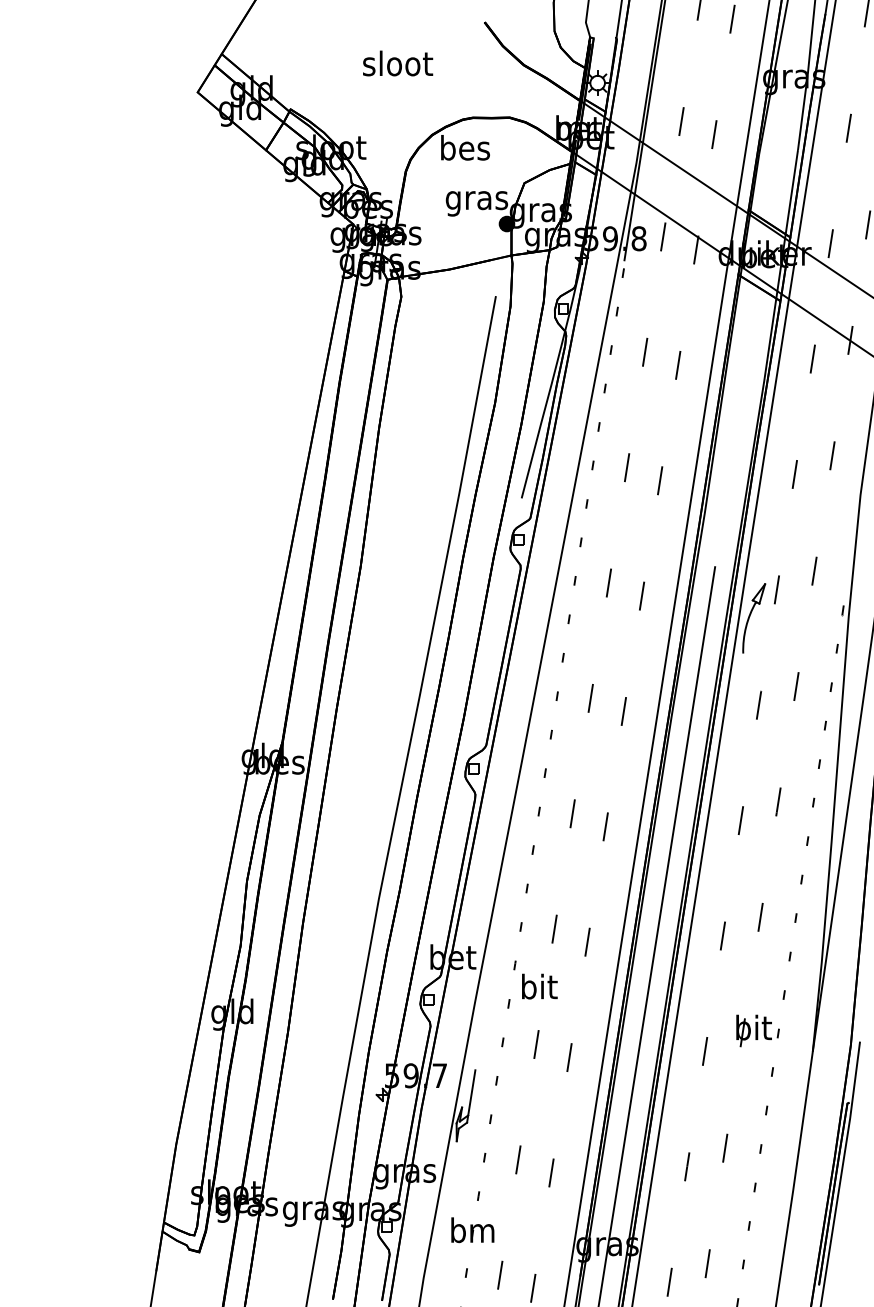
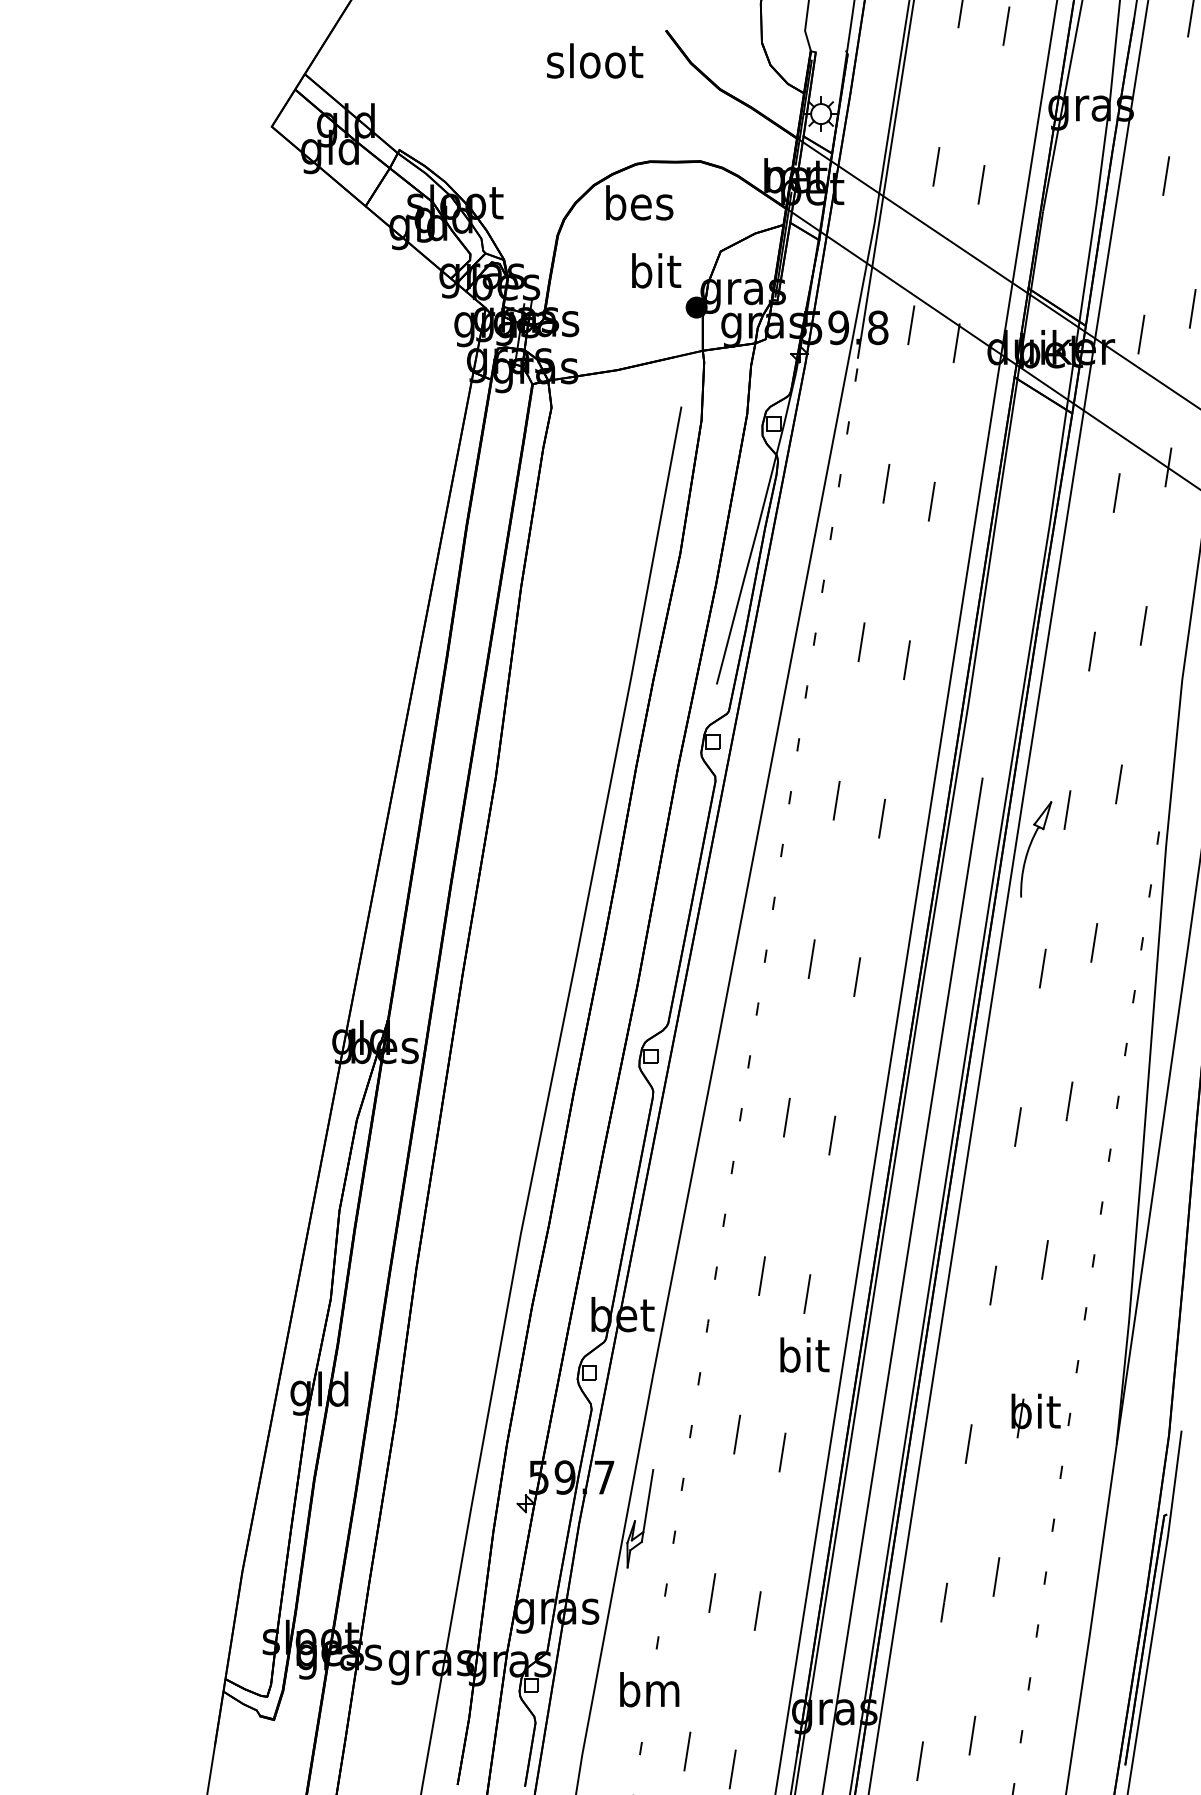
text: (398, 63) -> (595, 60), moved
text: (476, 200) -> (654, 275), gras -> bit
text: (539, 986) -> (804, 1354), moved

